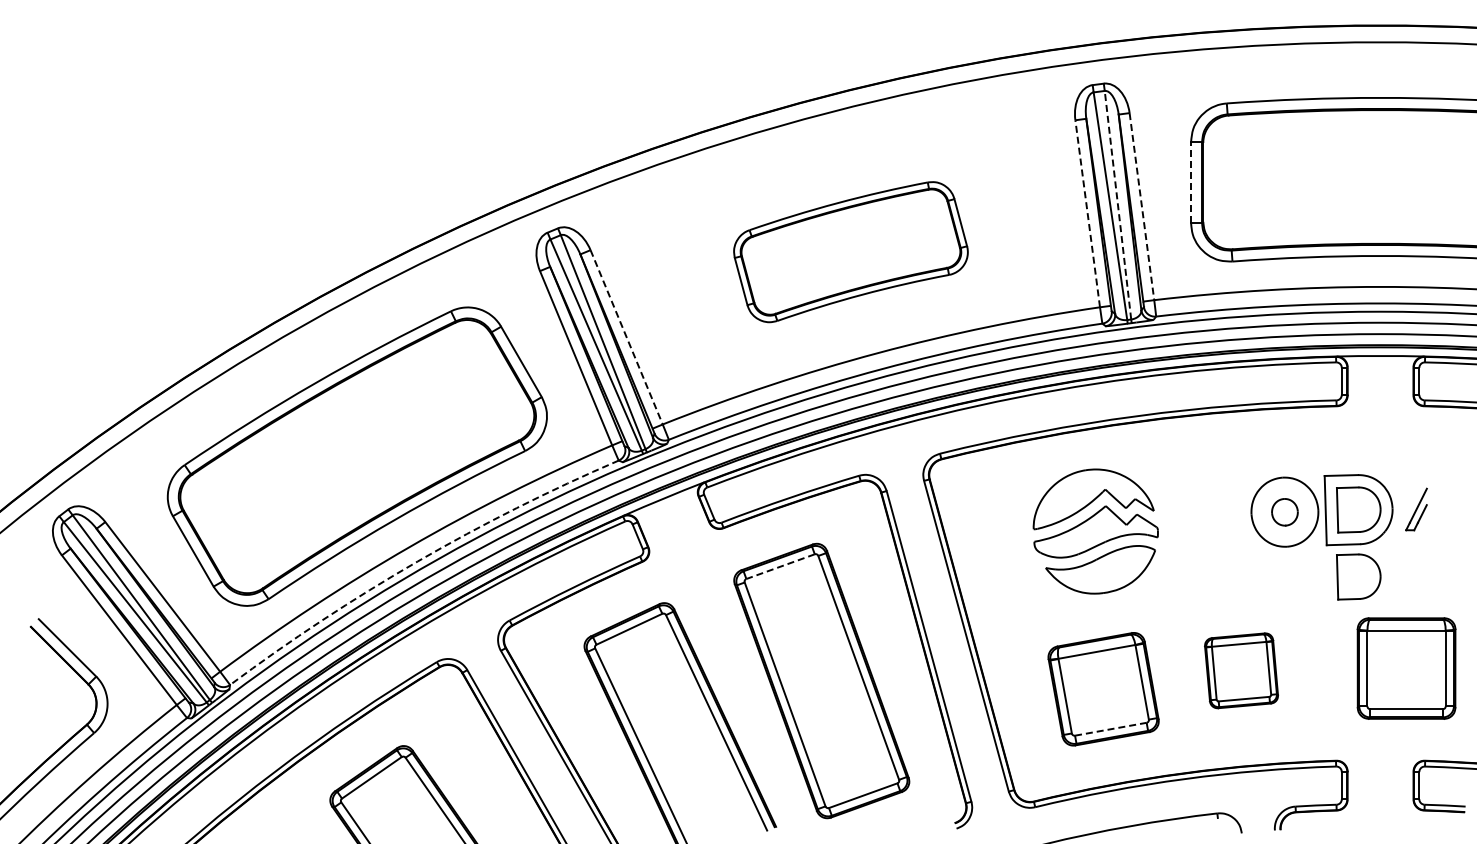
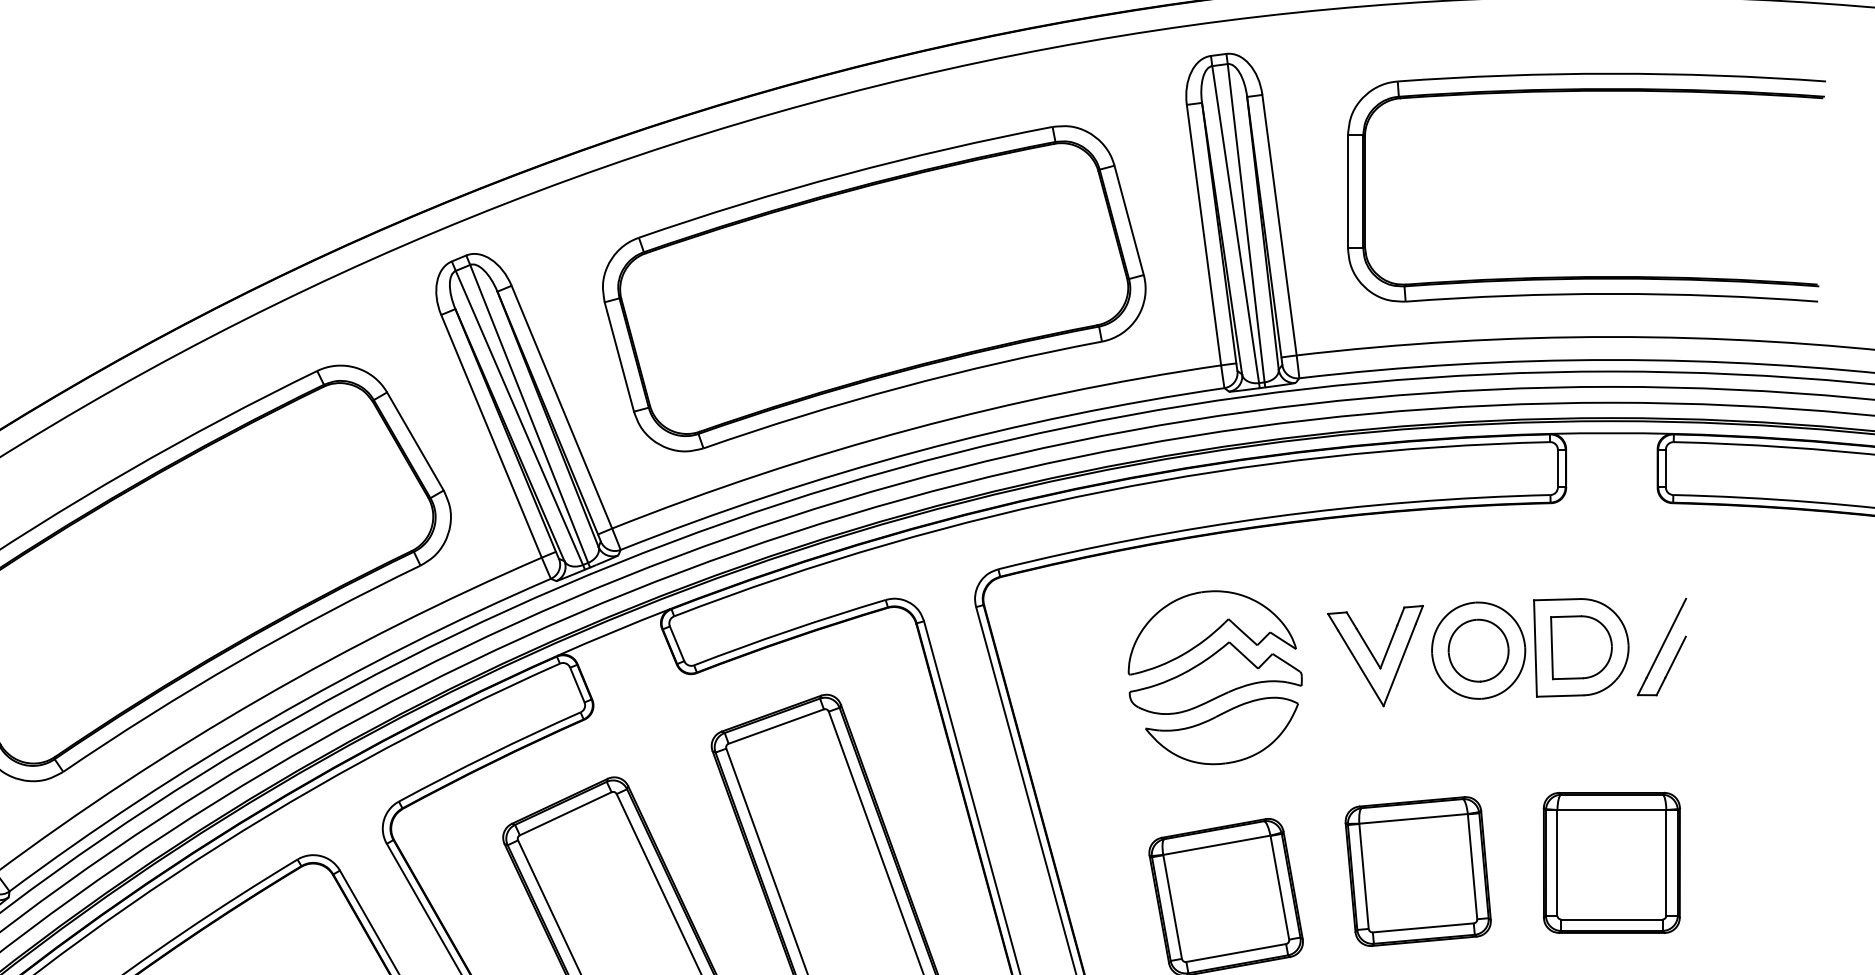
line: (1191, 182) -> (1348, 191), dashed -> solid
line: (1117, 204) -> (1245, 222), dashed -> solid
line: (1142, 207) -> (1280, 226), dashed -> solid
line: (1087, 213) -> (1203, 234), dashed -> solid
part: (850, 251) -> (873, 287), size x1.67
line: (626, 337) -> (561, 407), dashed -> solid
part: (1416, 509) -> (1661, 646), size x1.67
part: (1284, 512) -> (1478, 651), size x1.67
part: (1210, 515) -> (1375, 655), added
arc: (417, 561) -> (270, 719), dashed -> solid
line: (780, 566) -> (776, 726), dashed -> solid
part: (1358, 576) -> (1581, 740), removed
part: (1406, 668) -> (1611, 862), moved
part: (1241, 670) -> (1418, 871), size x1.43
line: (1111, 729) -> (1237, 953), dashed -> solid

